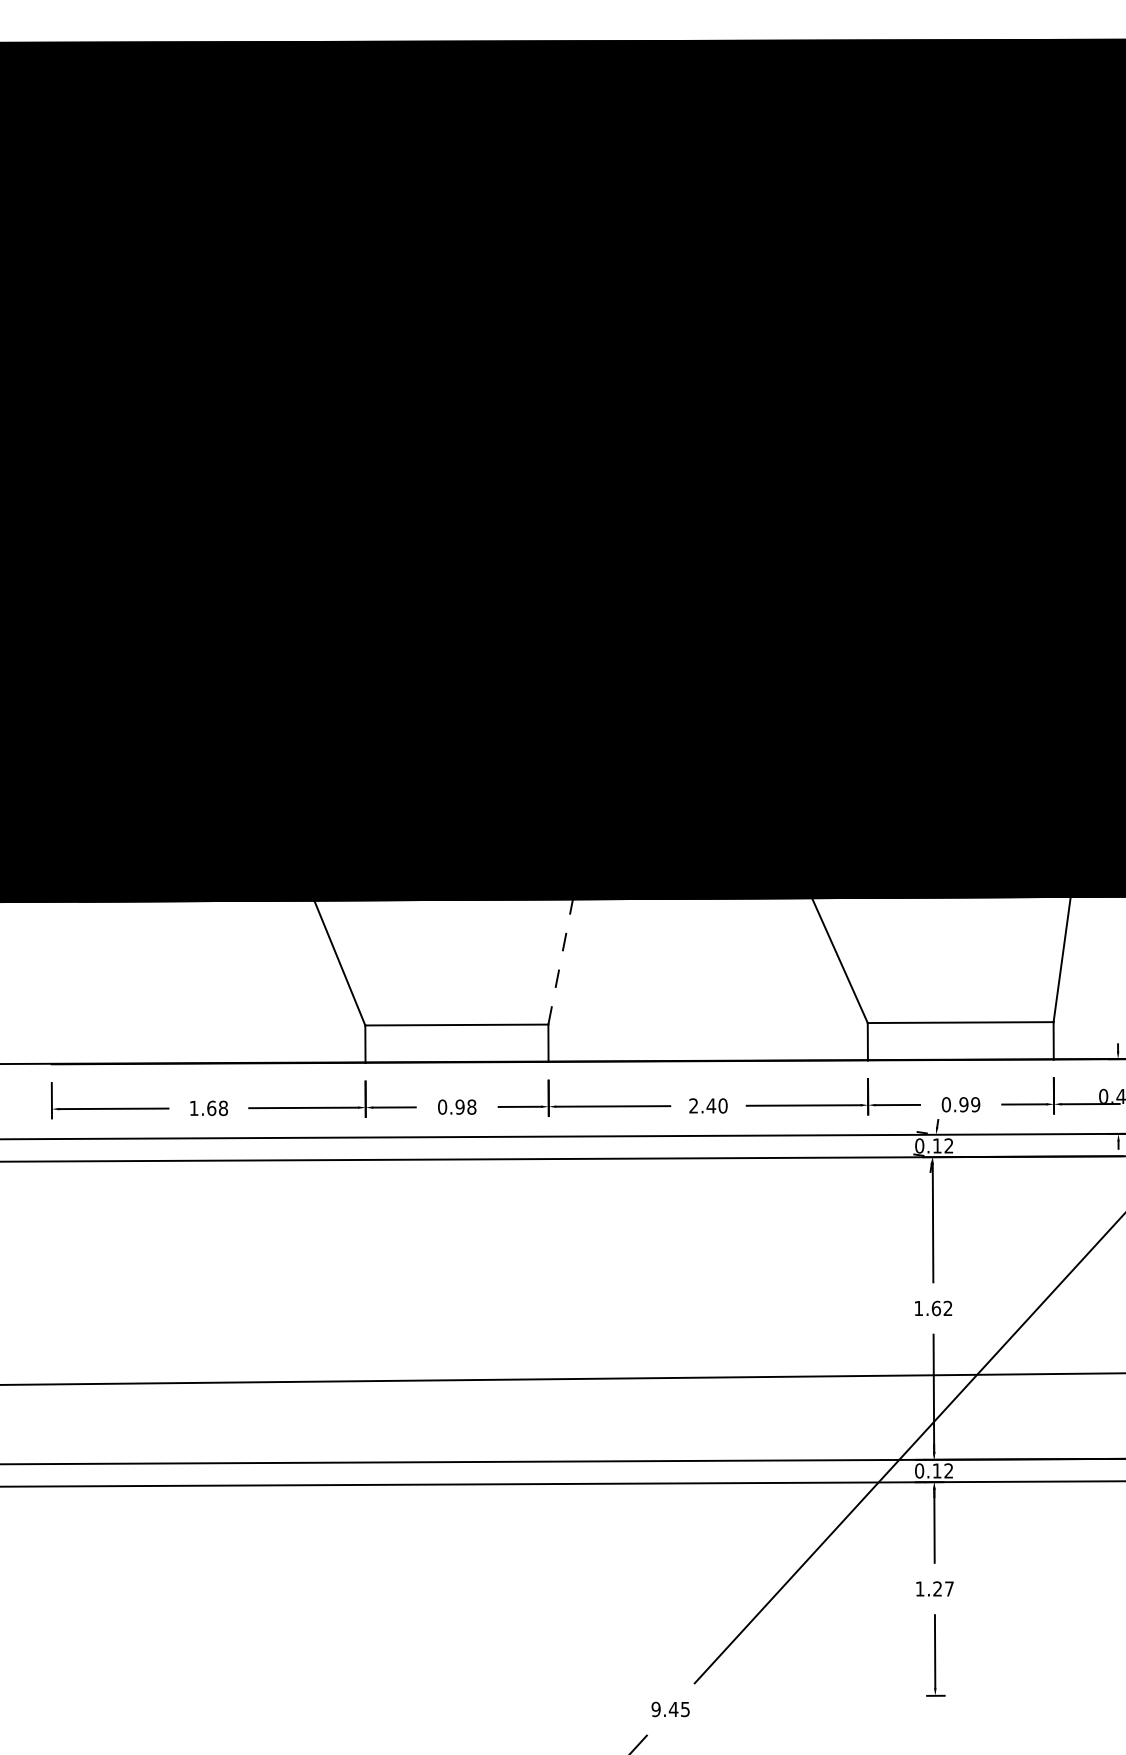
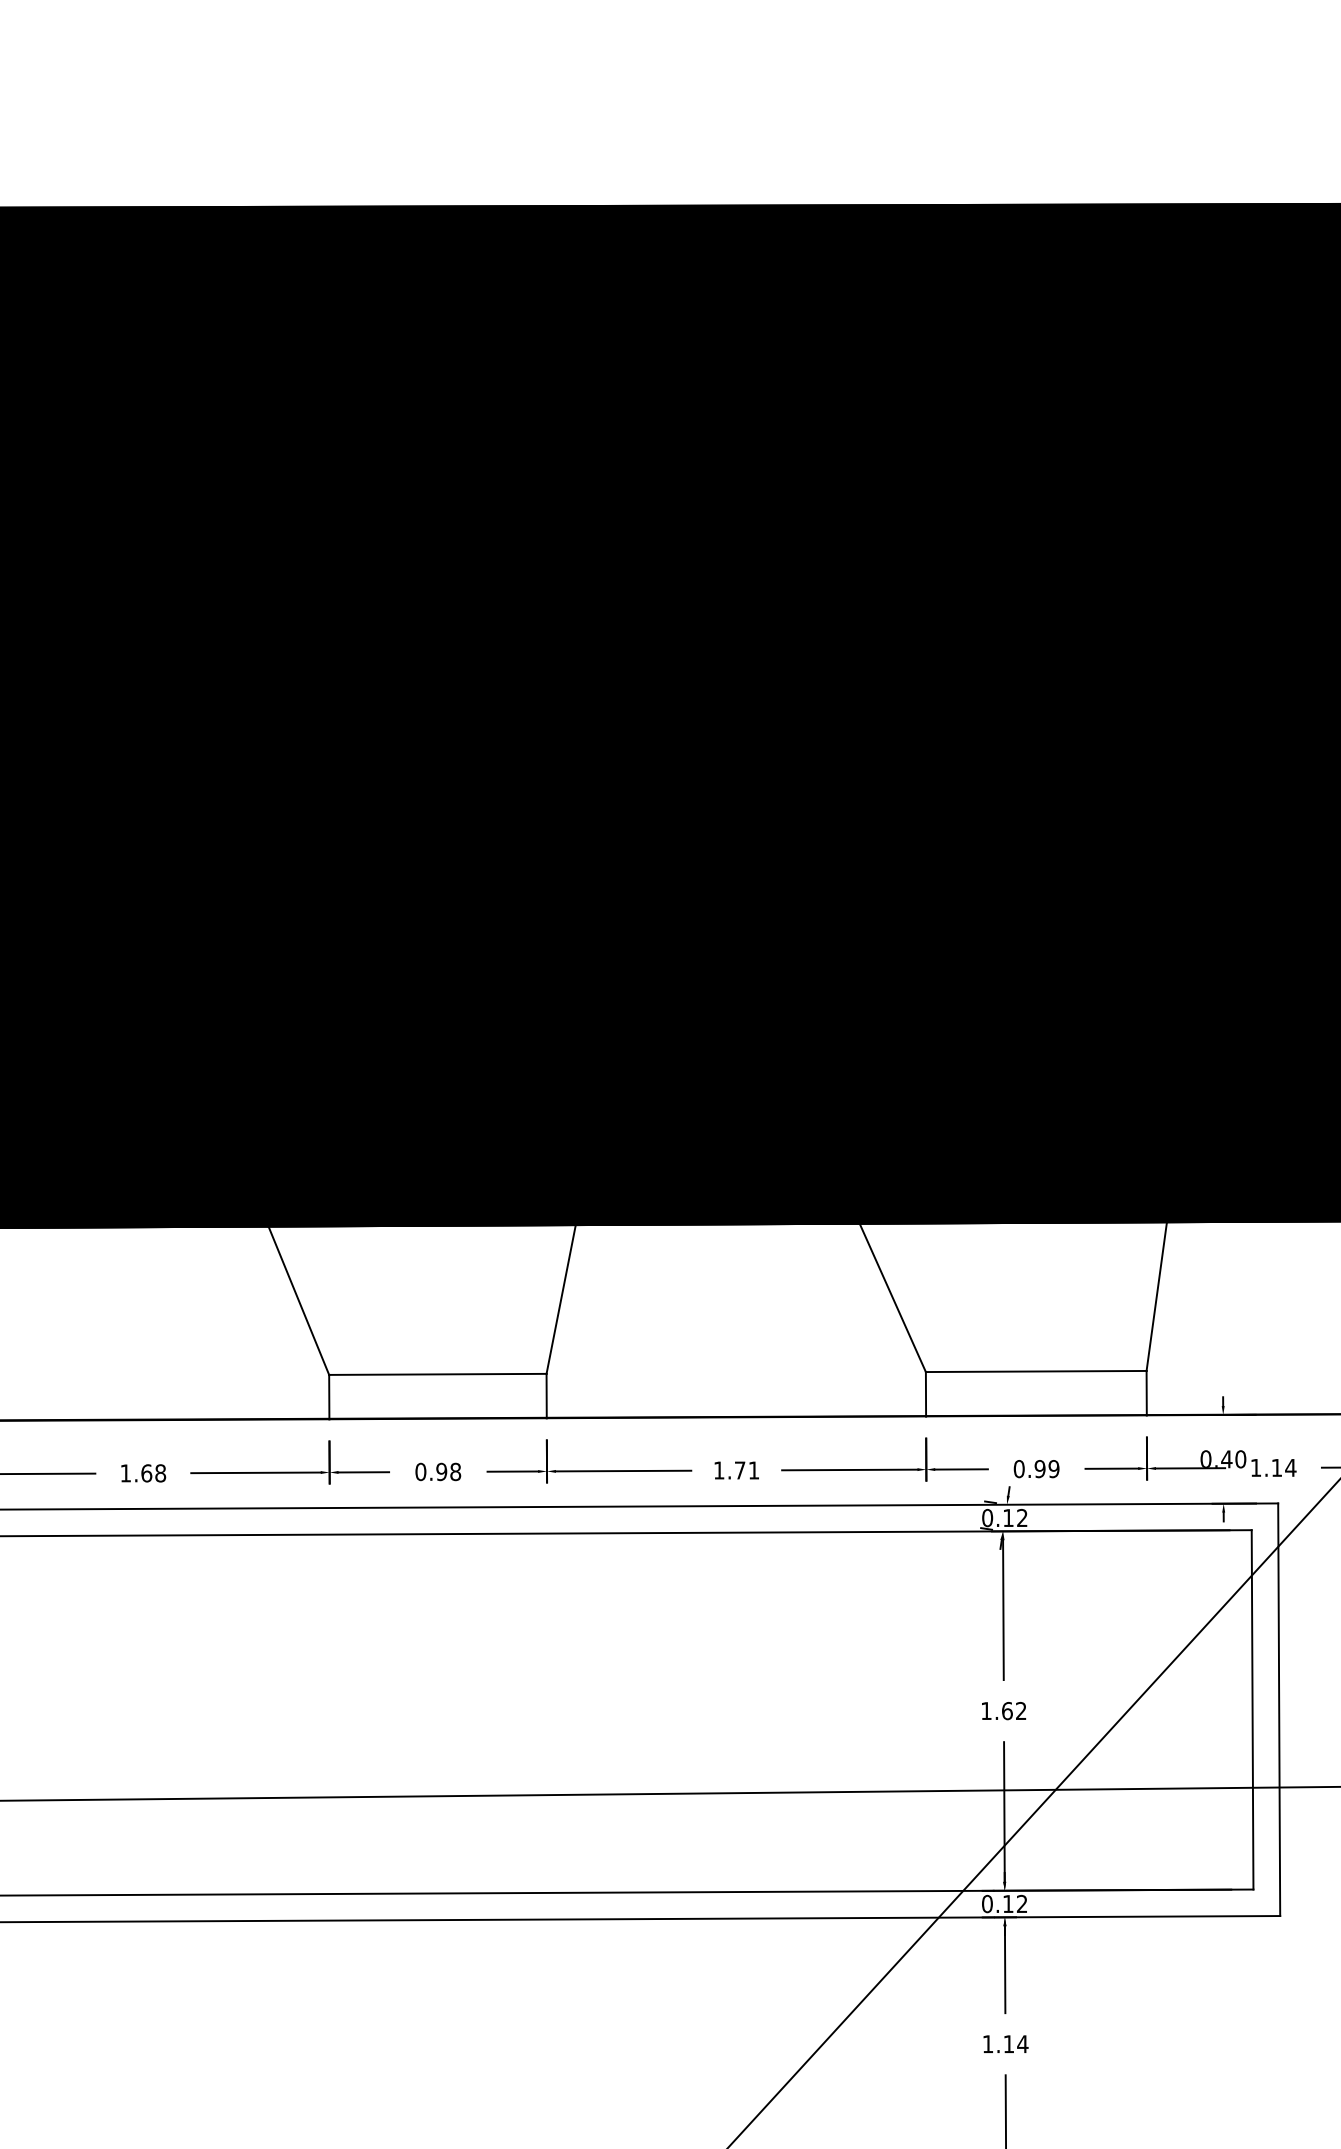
line: (560, 961) -> (561, 1299), dashed -> solid
text: (708, 1105) -> (736, 1470), 2.40 -> 1.71
text: (943, 1588) -> (1015, 2043), 1.27 -> 1.14

